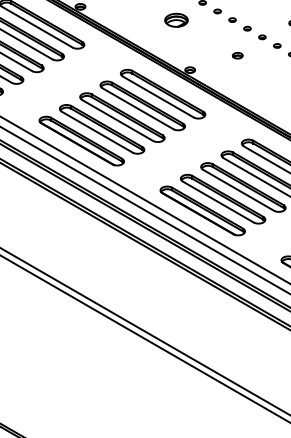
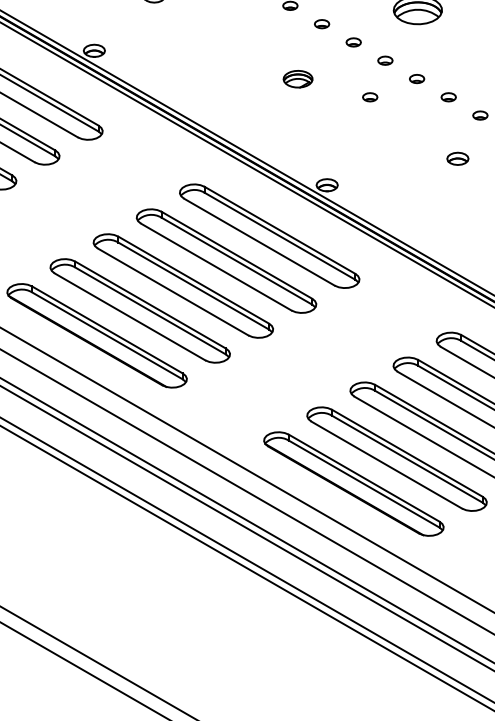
part: (176, 19) -> (298, 77), size x0.6
part: (210, 28) -> (370, 96), added
part: (237, 55) -> (457, 158), moved

